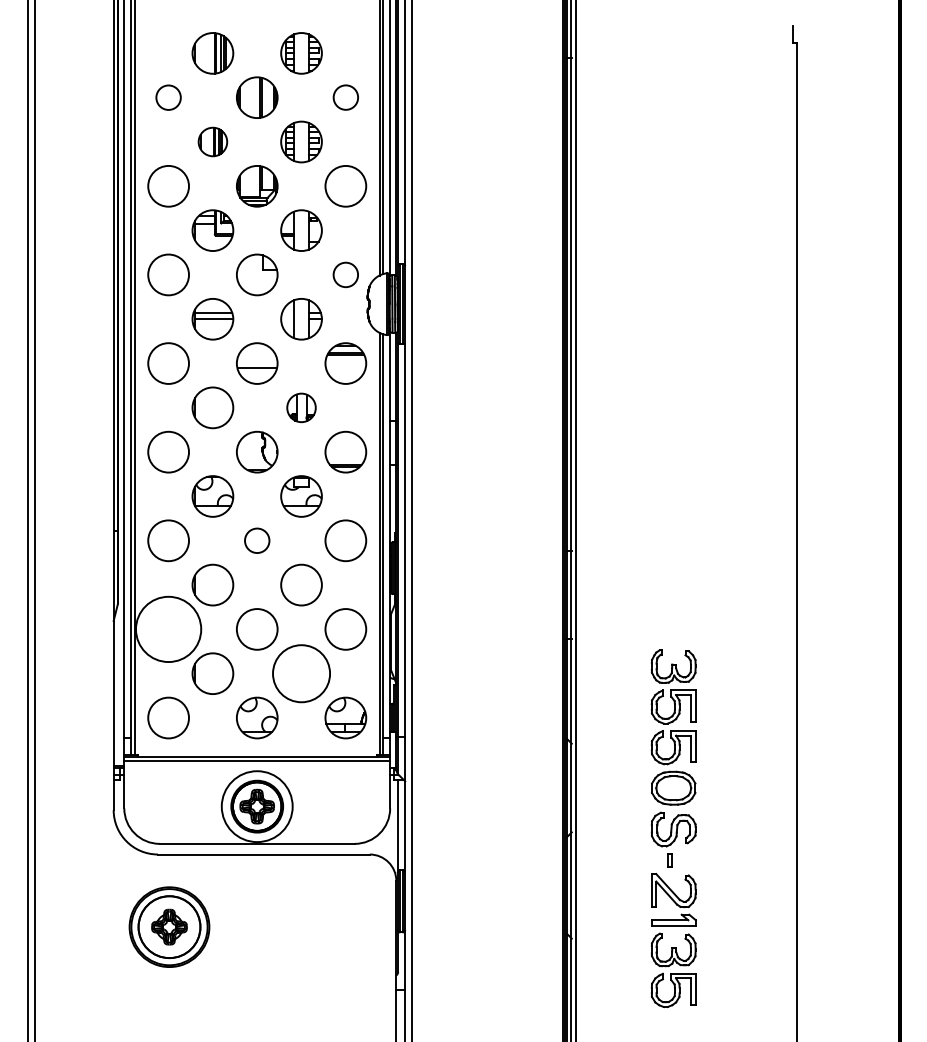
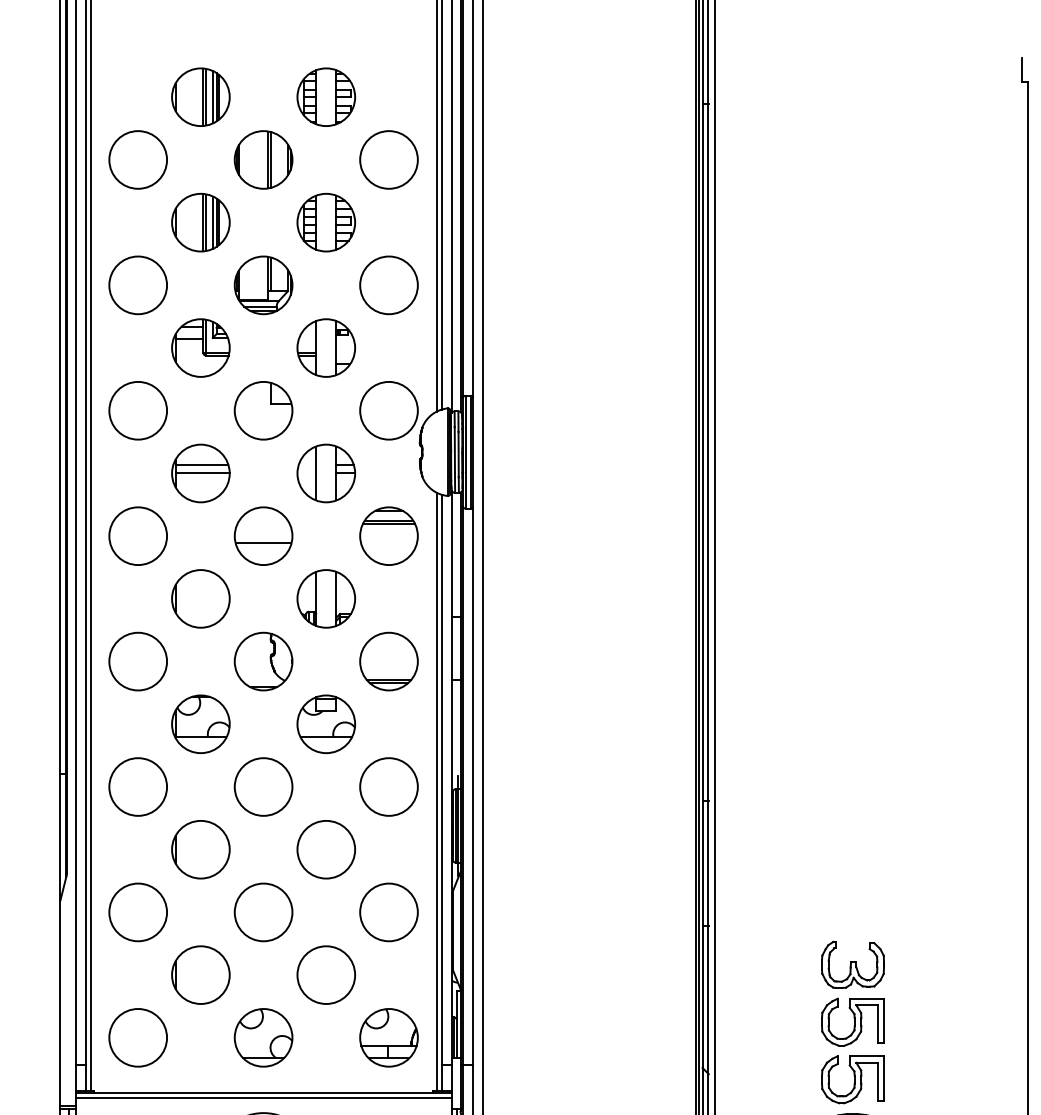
circle: (168, 97) -> (138, 159), size x1.67
circle: (345, 97) -> (388, 159), size x1.67
part: (212, 141) -> (200, 221), size x1.43
circle: (345, 274) -> (388, 410), size x1.67
part: (301, 407) -> (326, 598), size x1.43
circle: (256, 540) -> (262, 786), size x1.67
circle: (168, 629) -> (138, 912), size x0.62
circle: (301, 673) -> (326, 974), size x0.71

